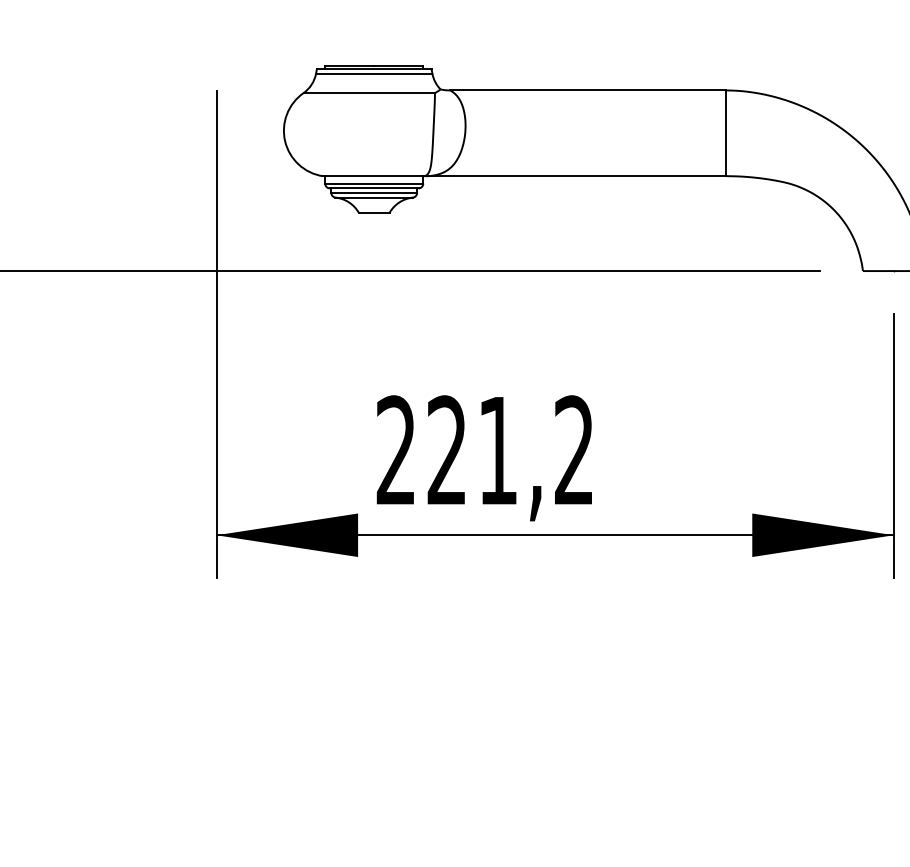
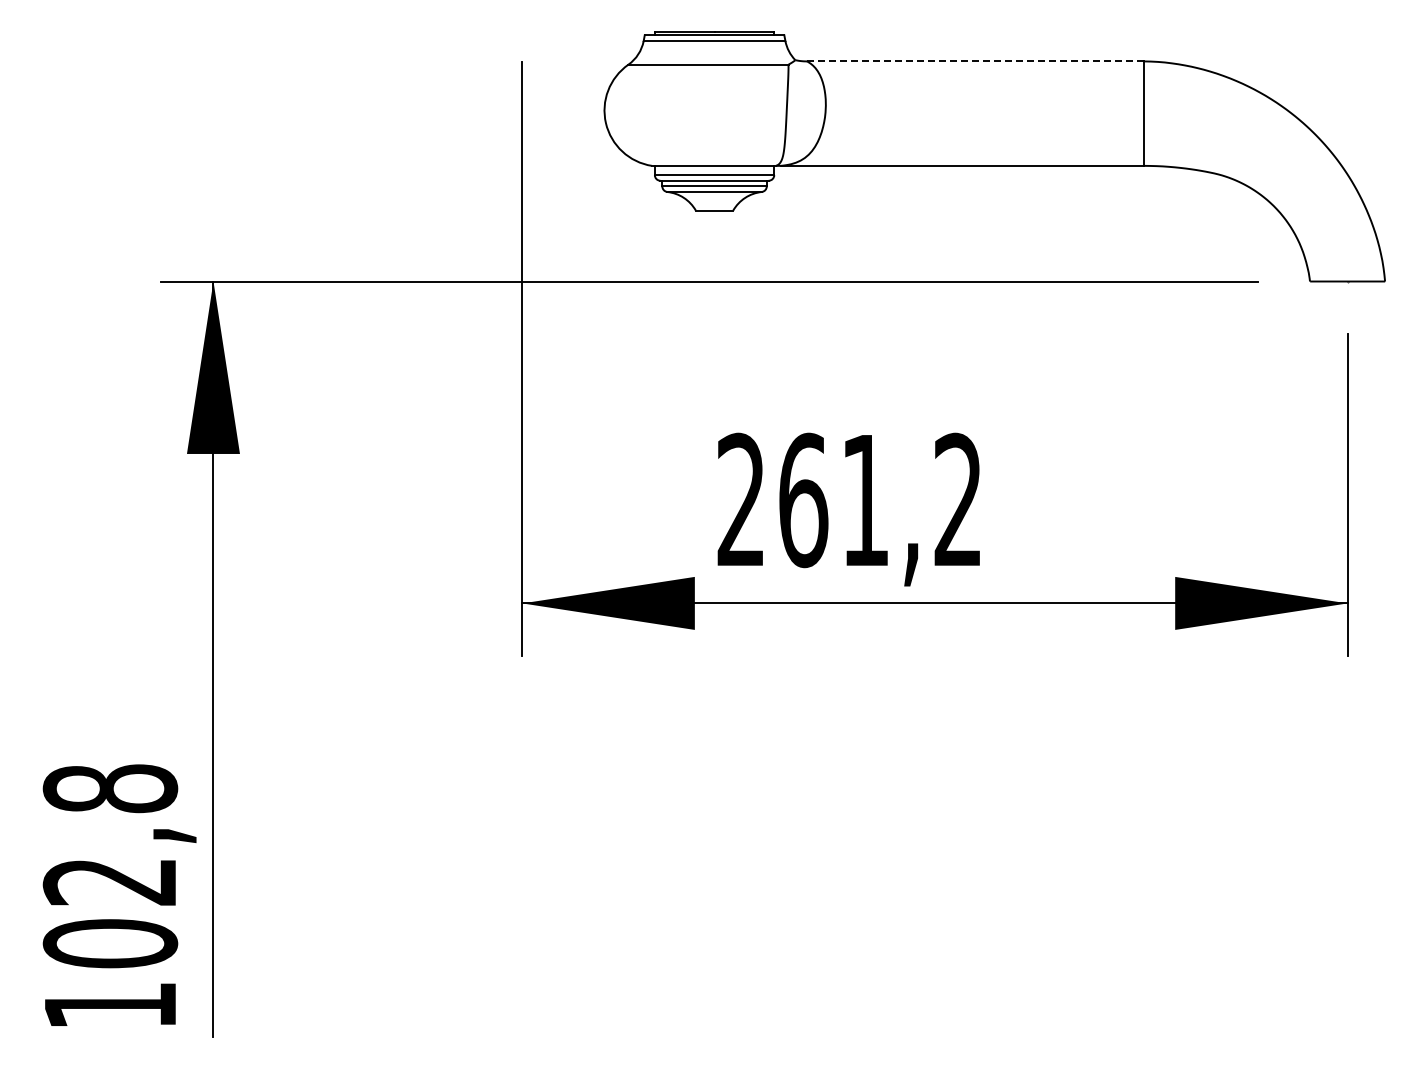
line: (587, 90) -> (974, 61), solid -> dashed
text: (447, 450) -> (803, 500), 221,2 -> 261,2

